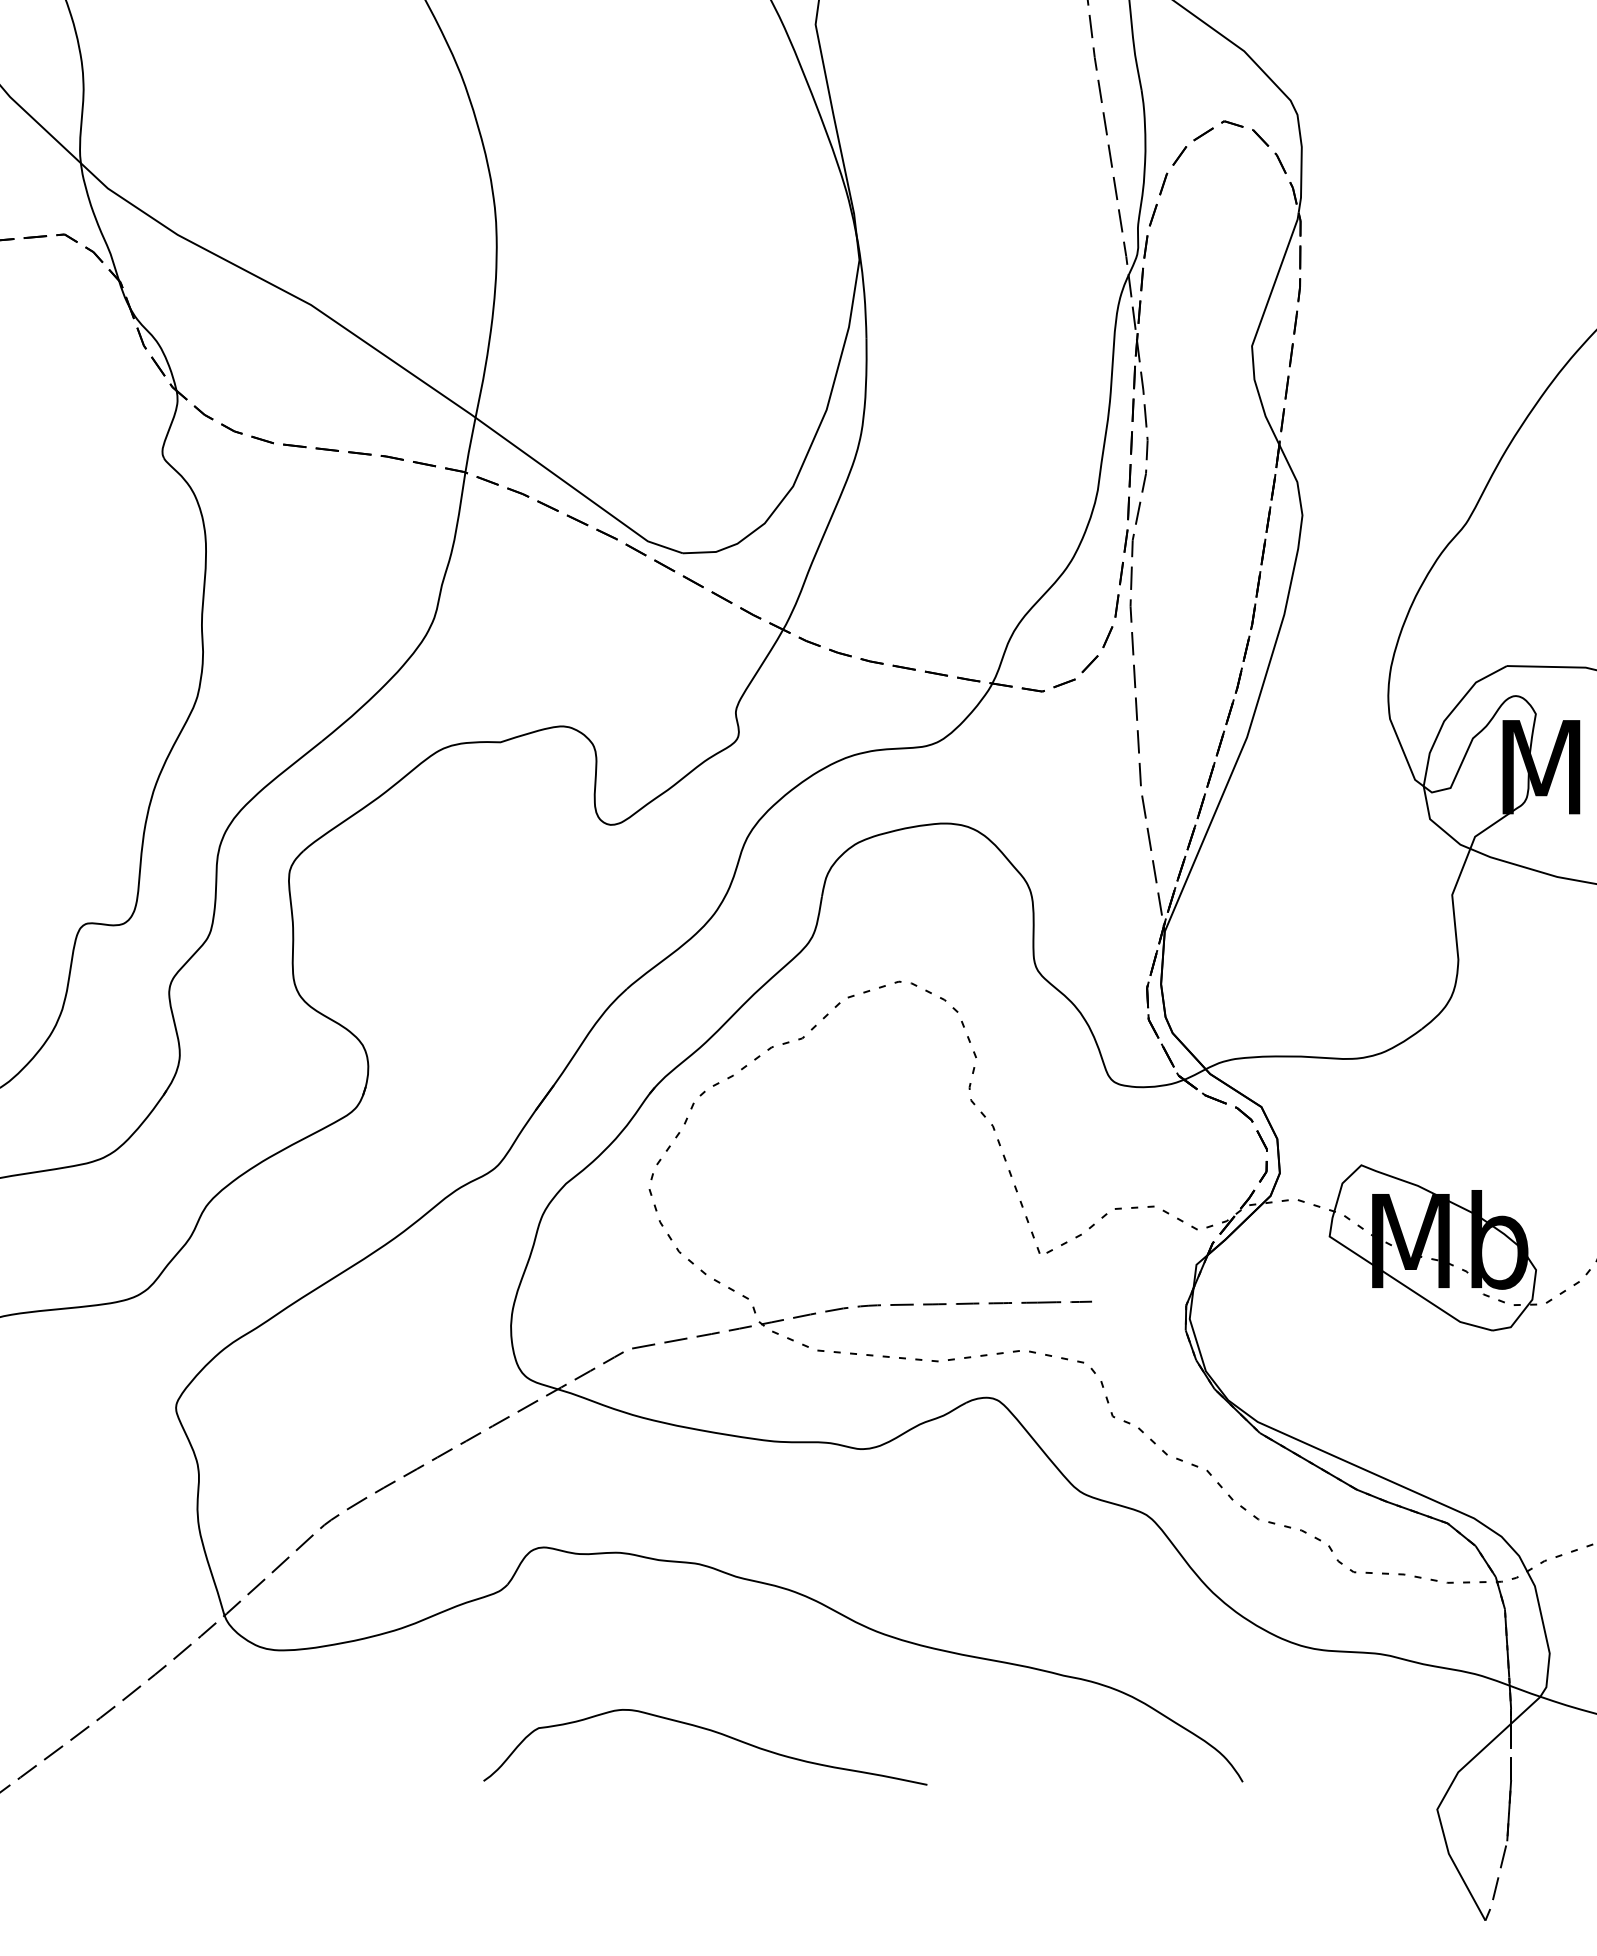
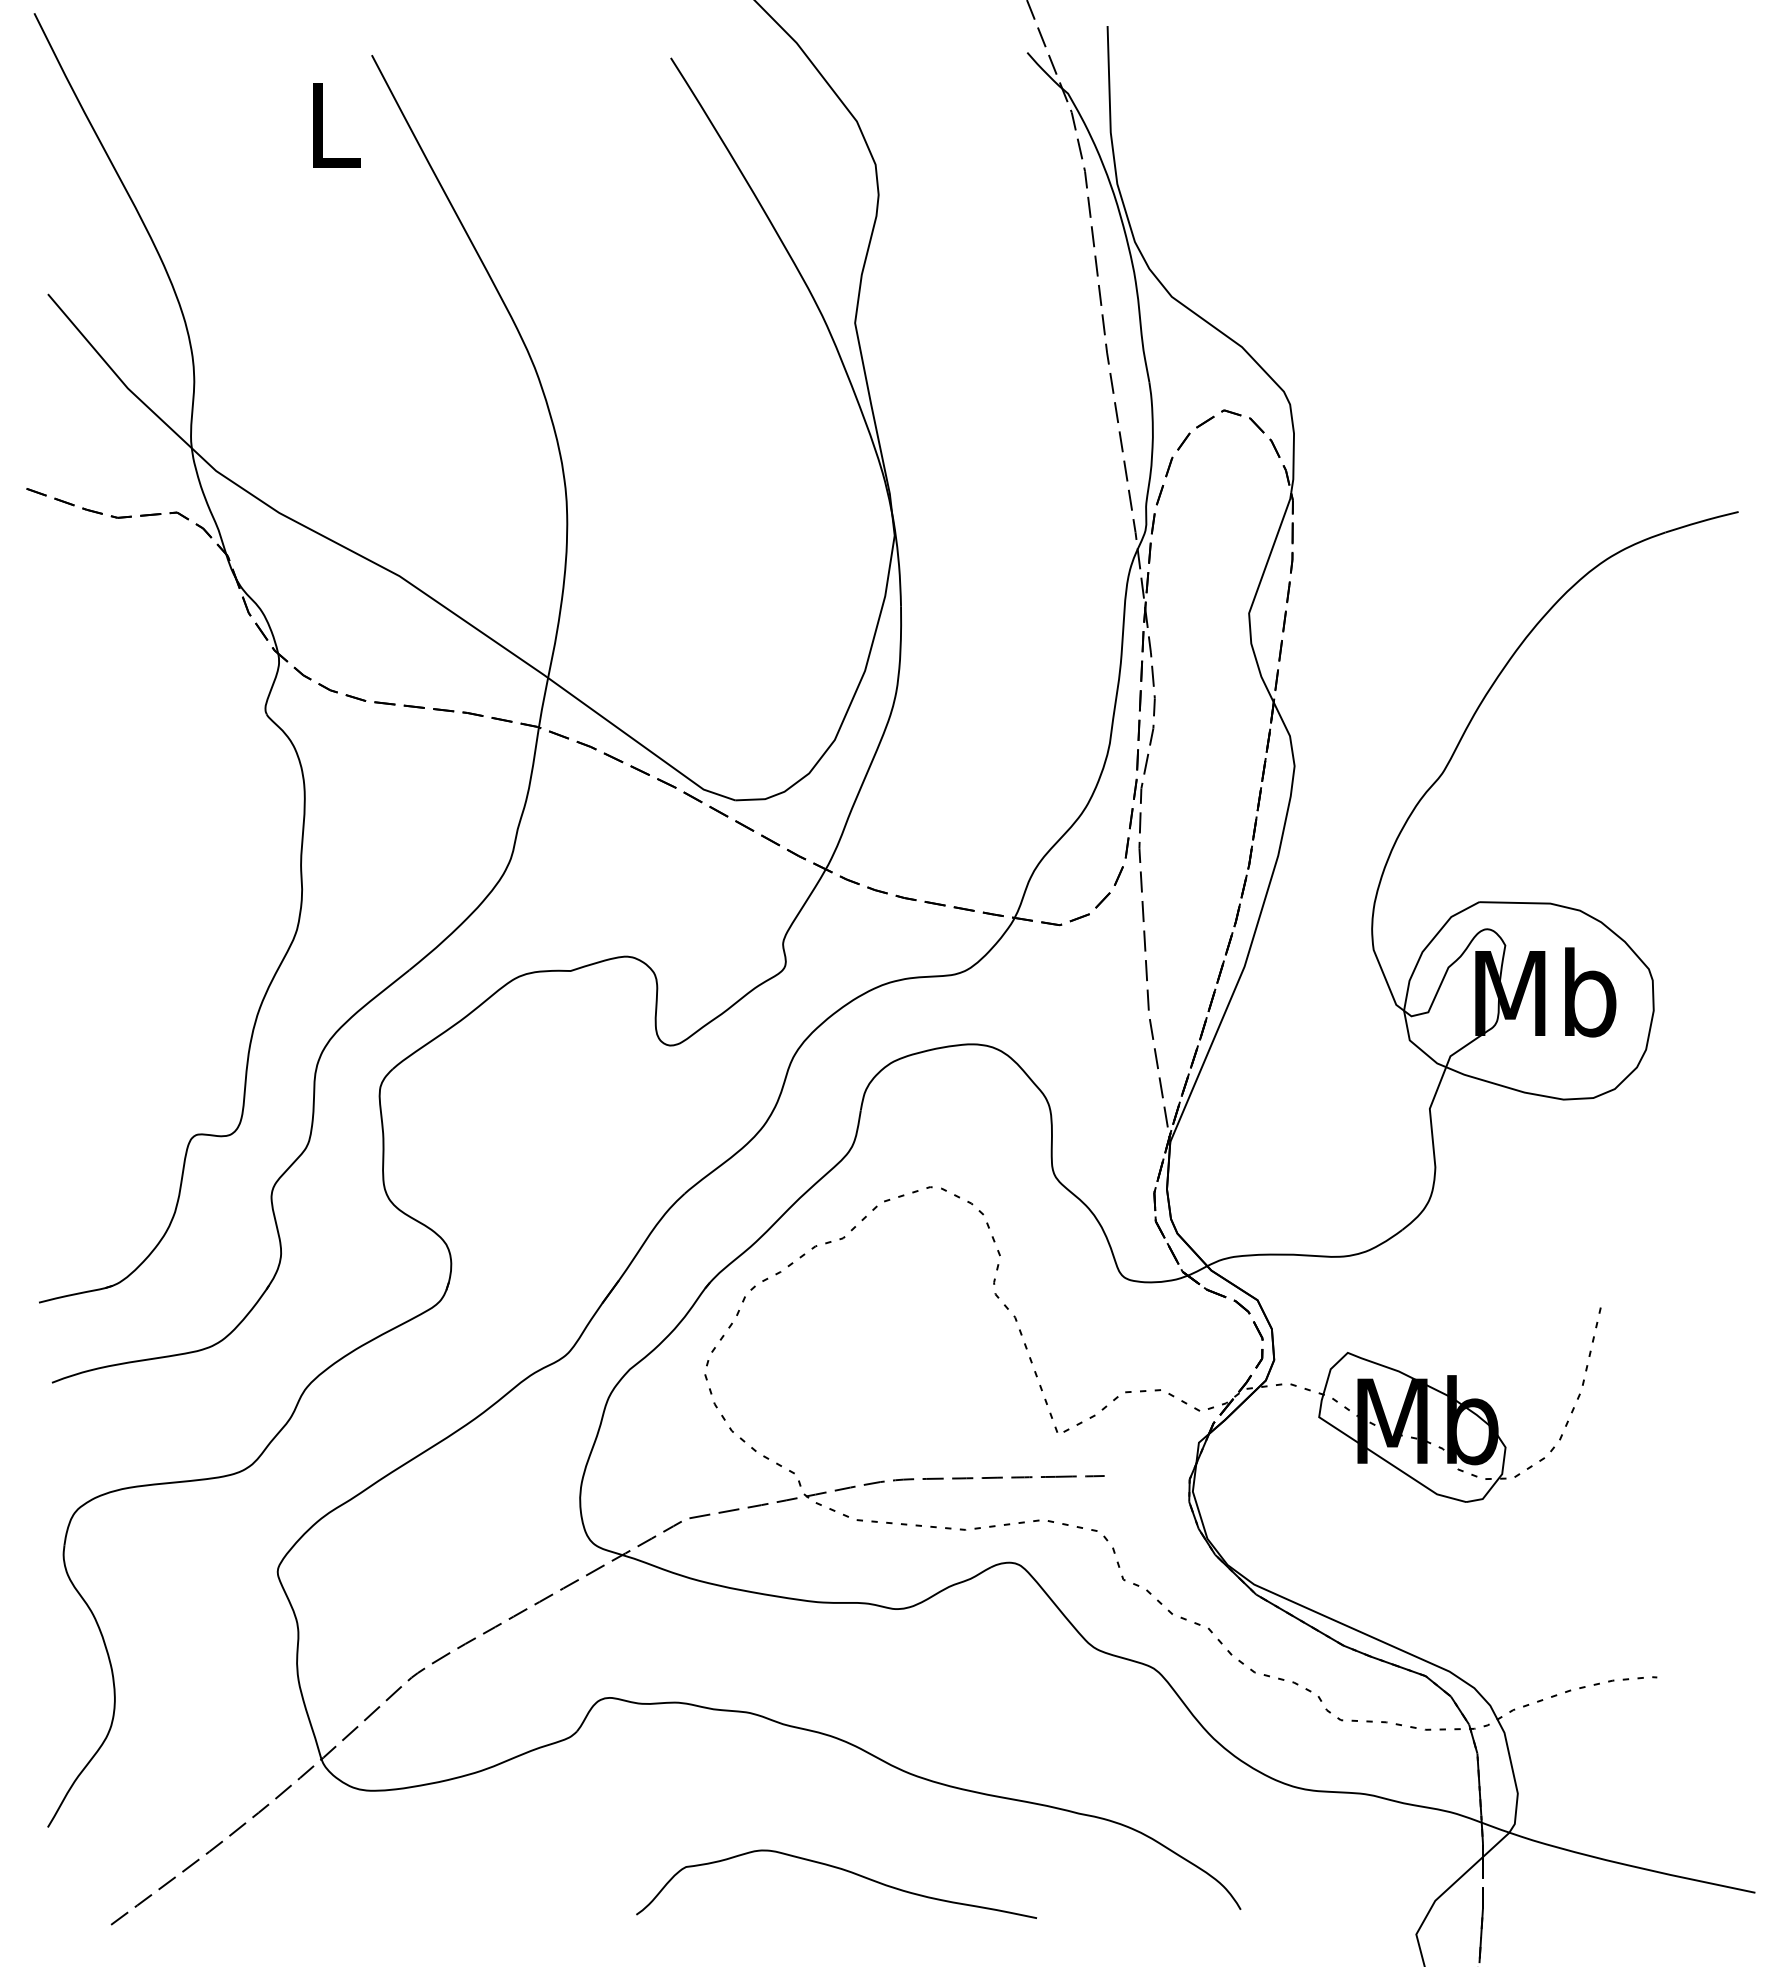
curve: (708, 1730) -> (839, 1869), moved

